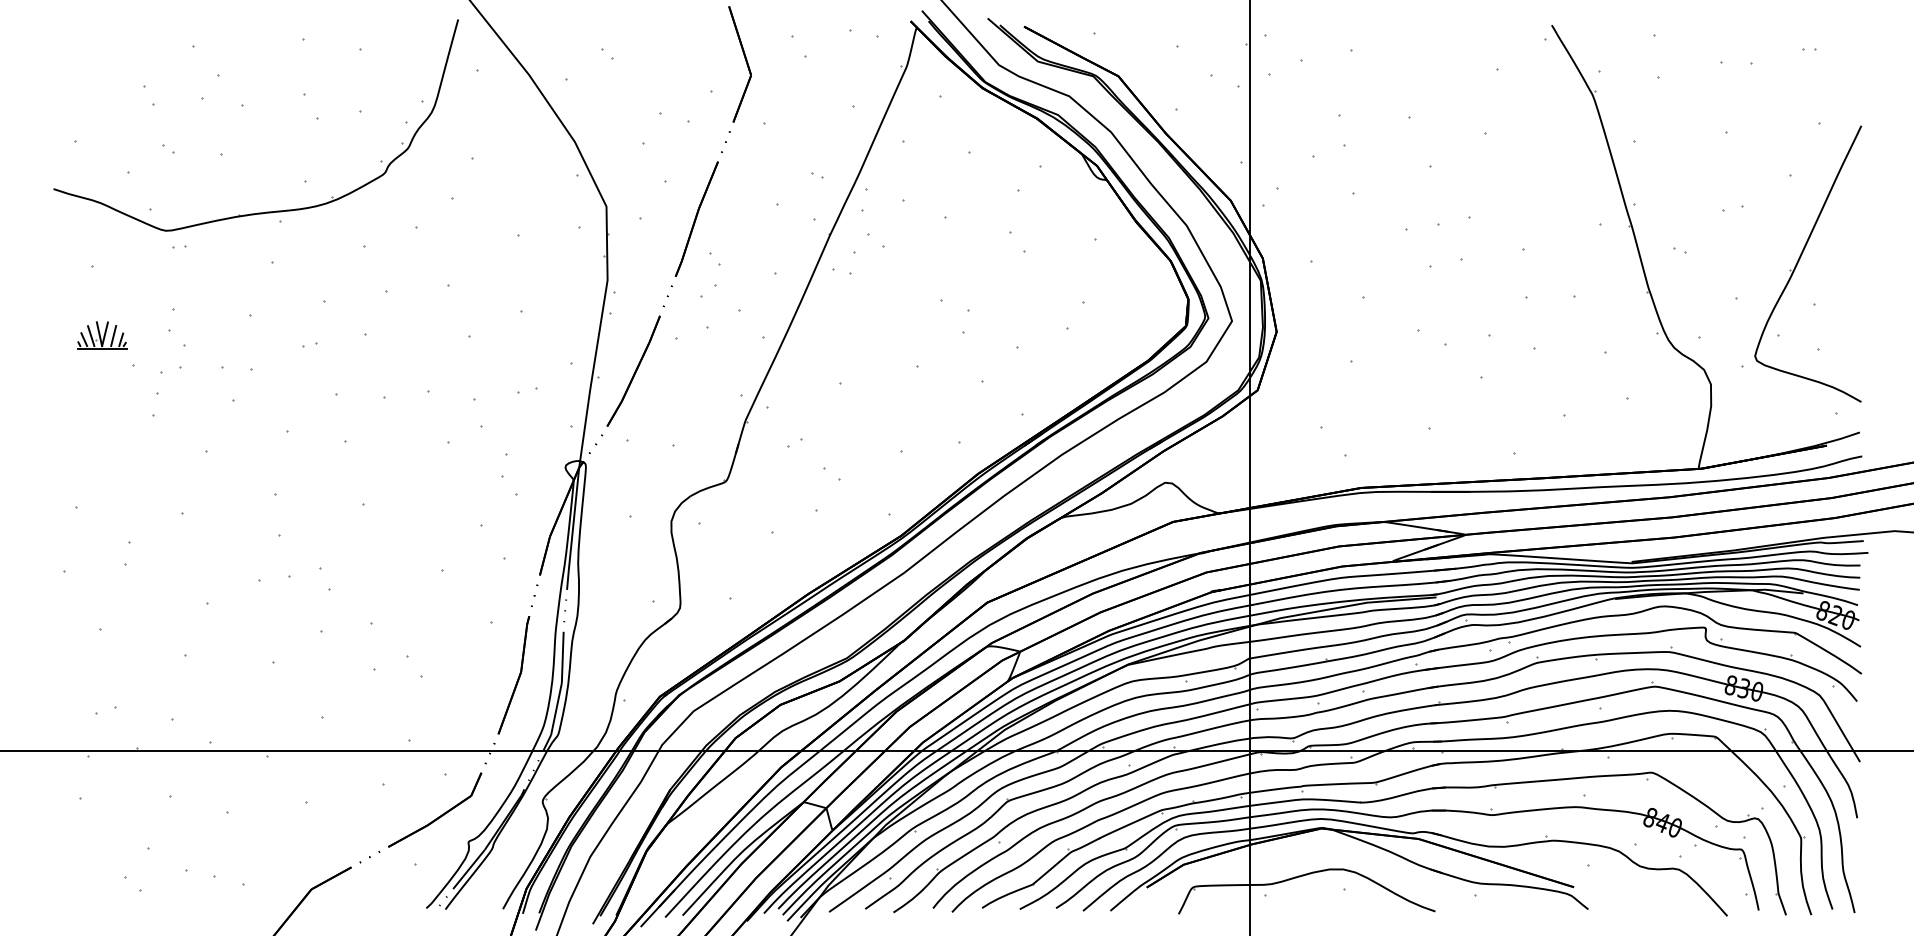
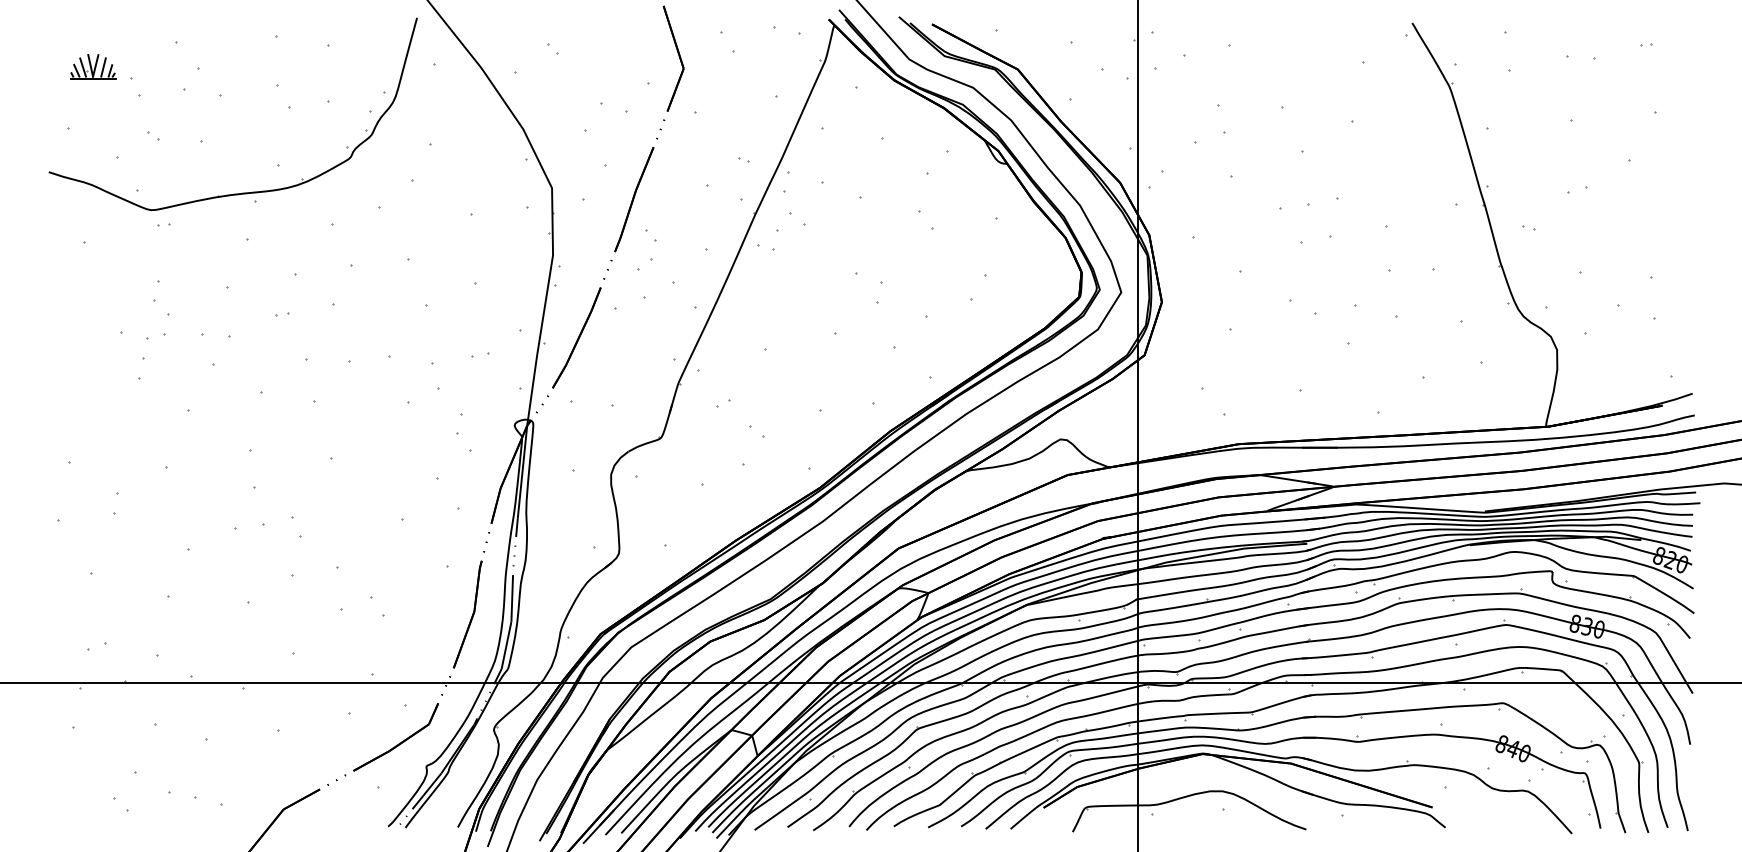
part: (1800, 259) -> (1638, 236), removed
part: (102, 335) -> (93, 67), moved

